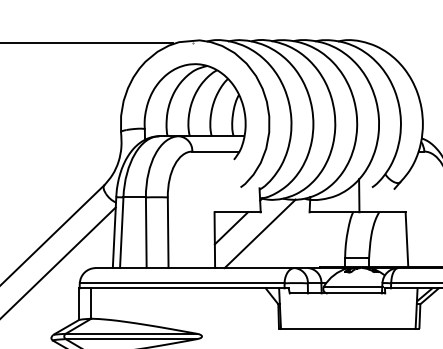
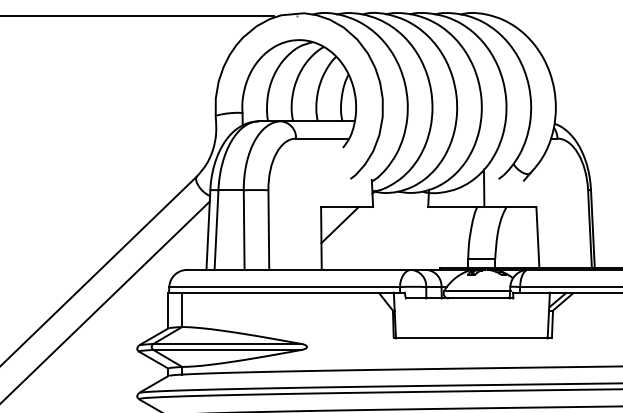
line: (260, 233) -> (372, 230), removed

